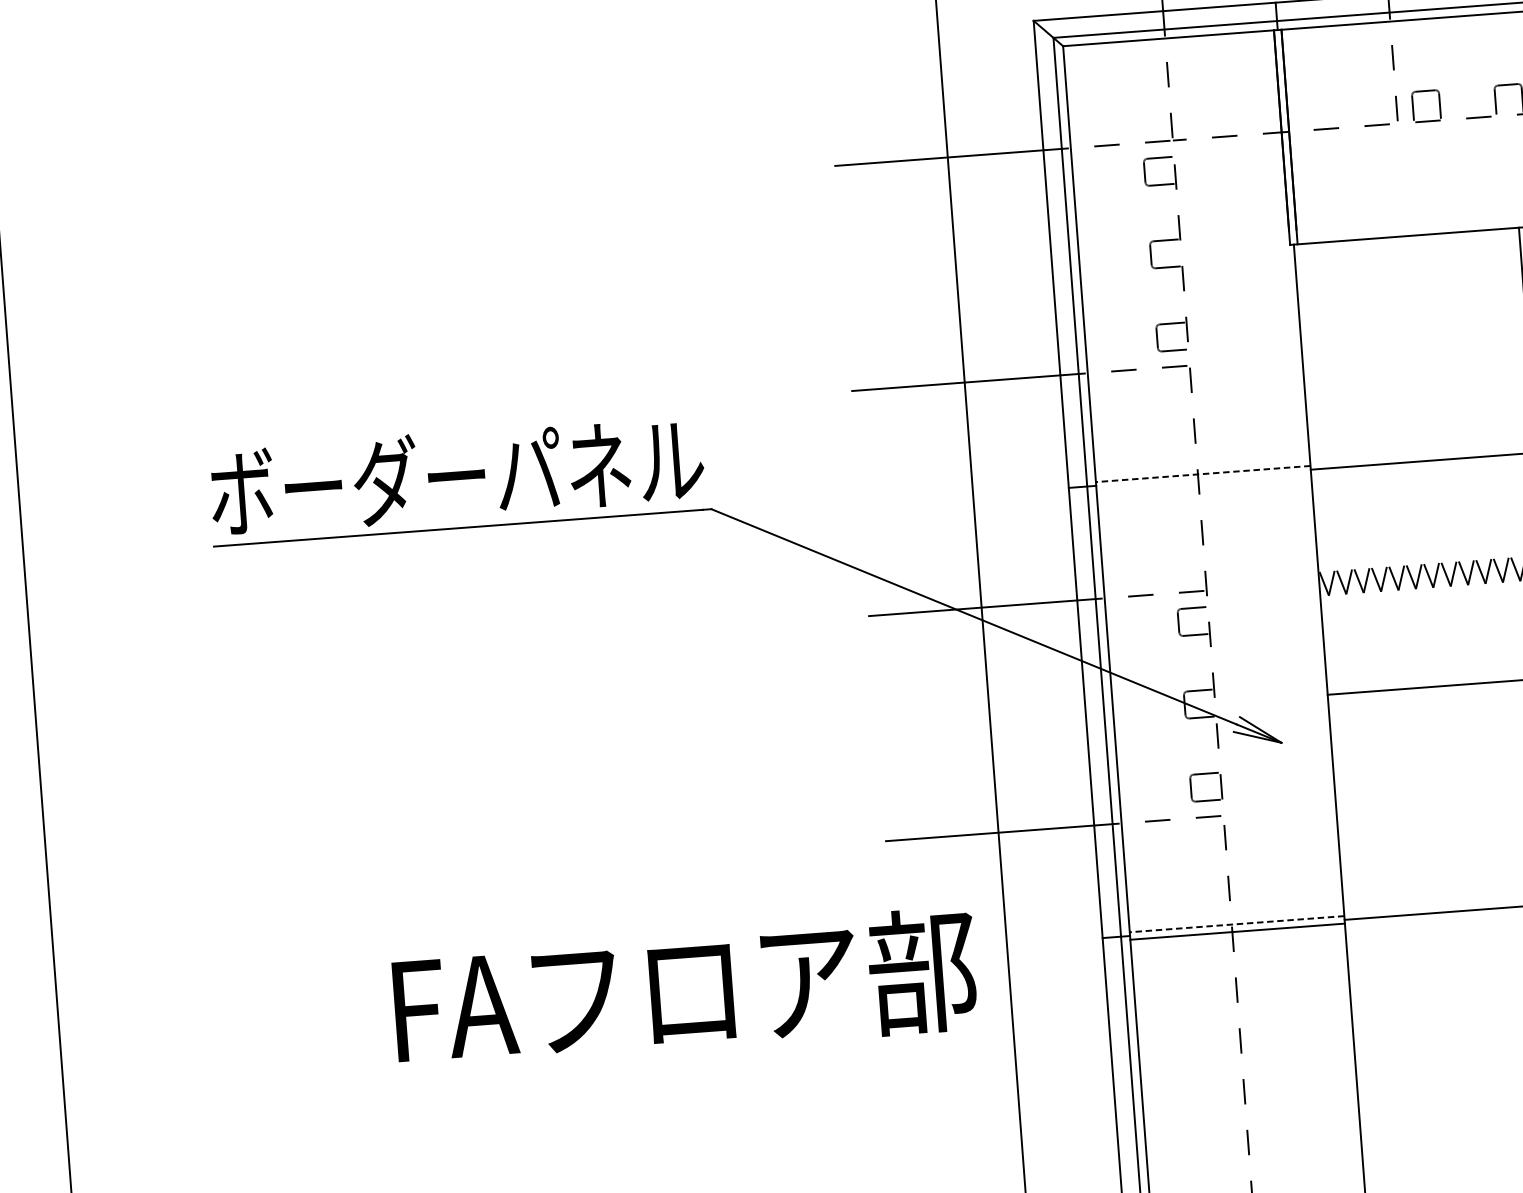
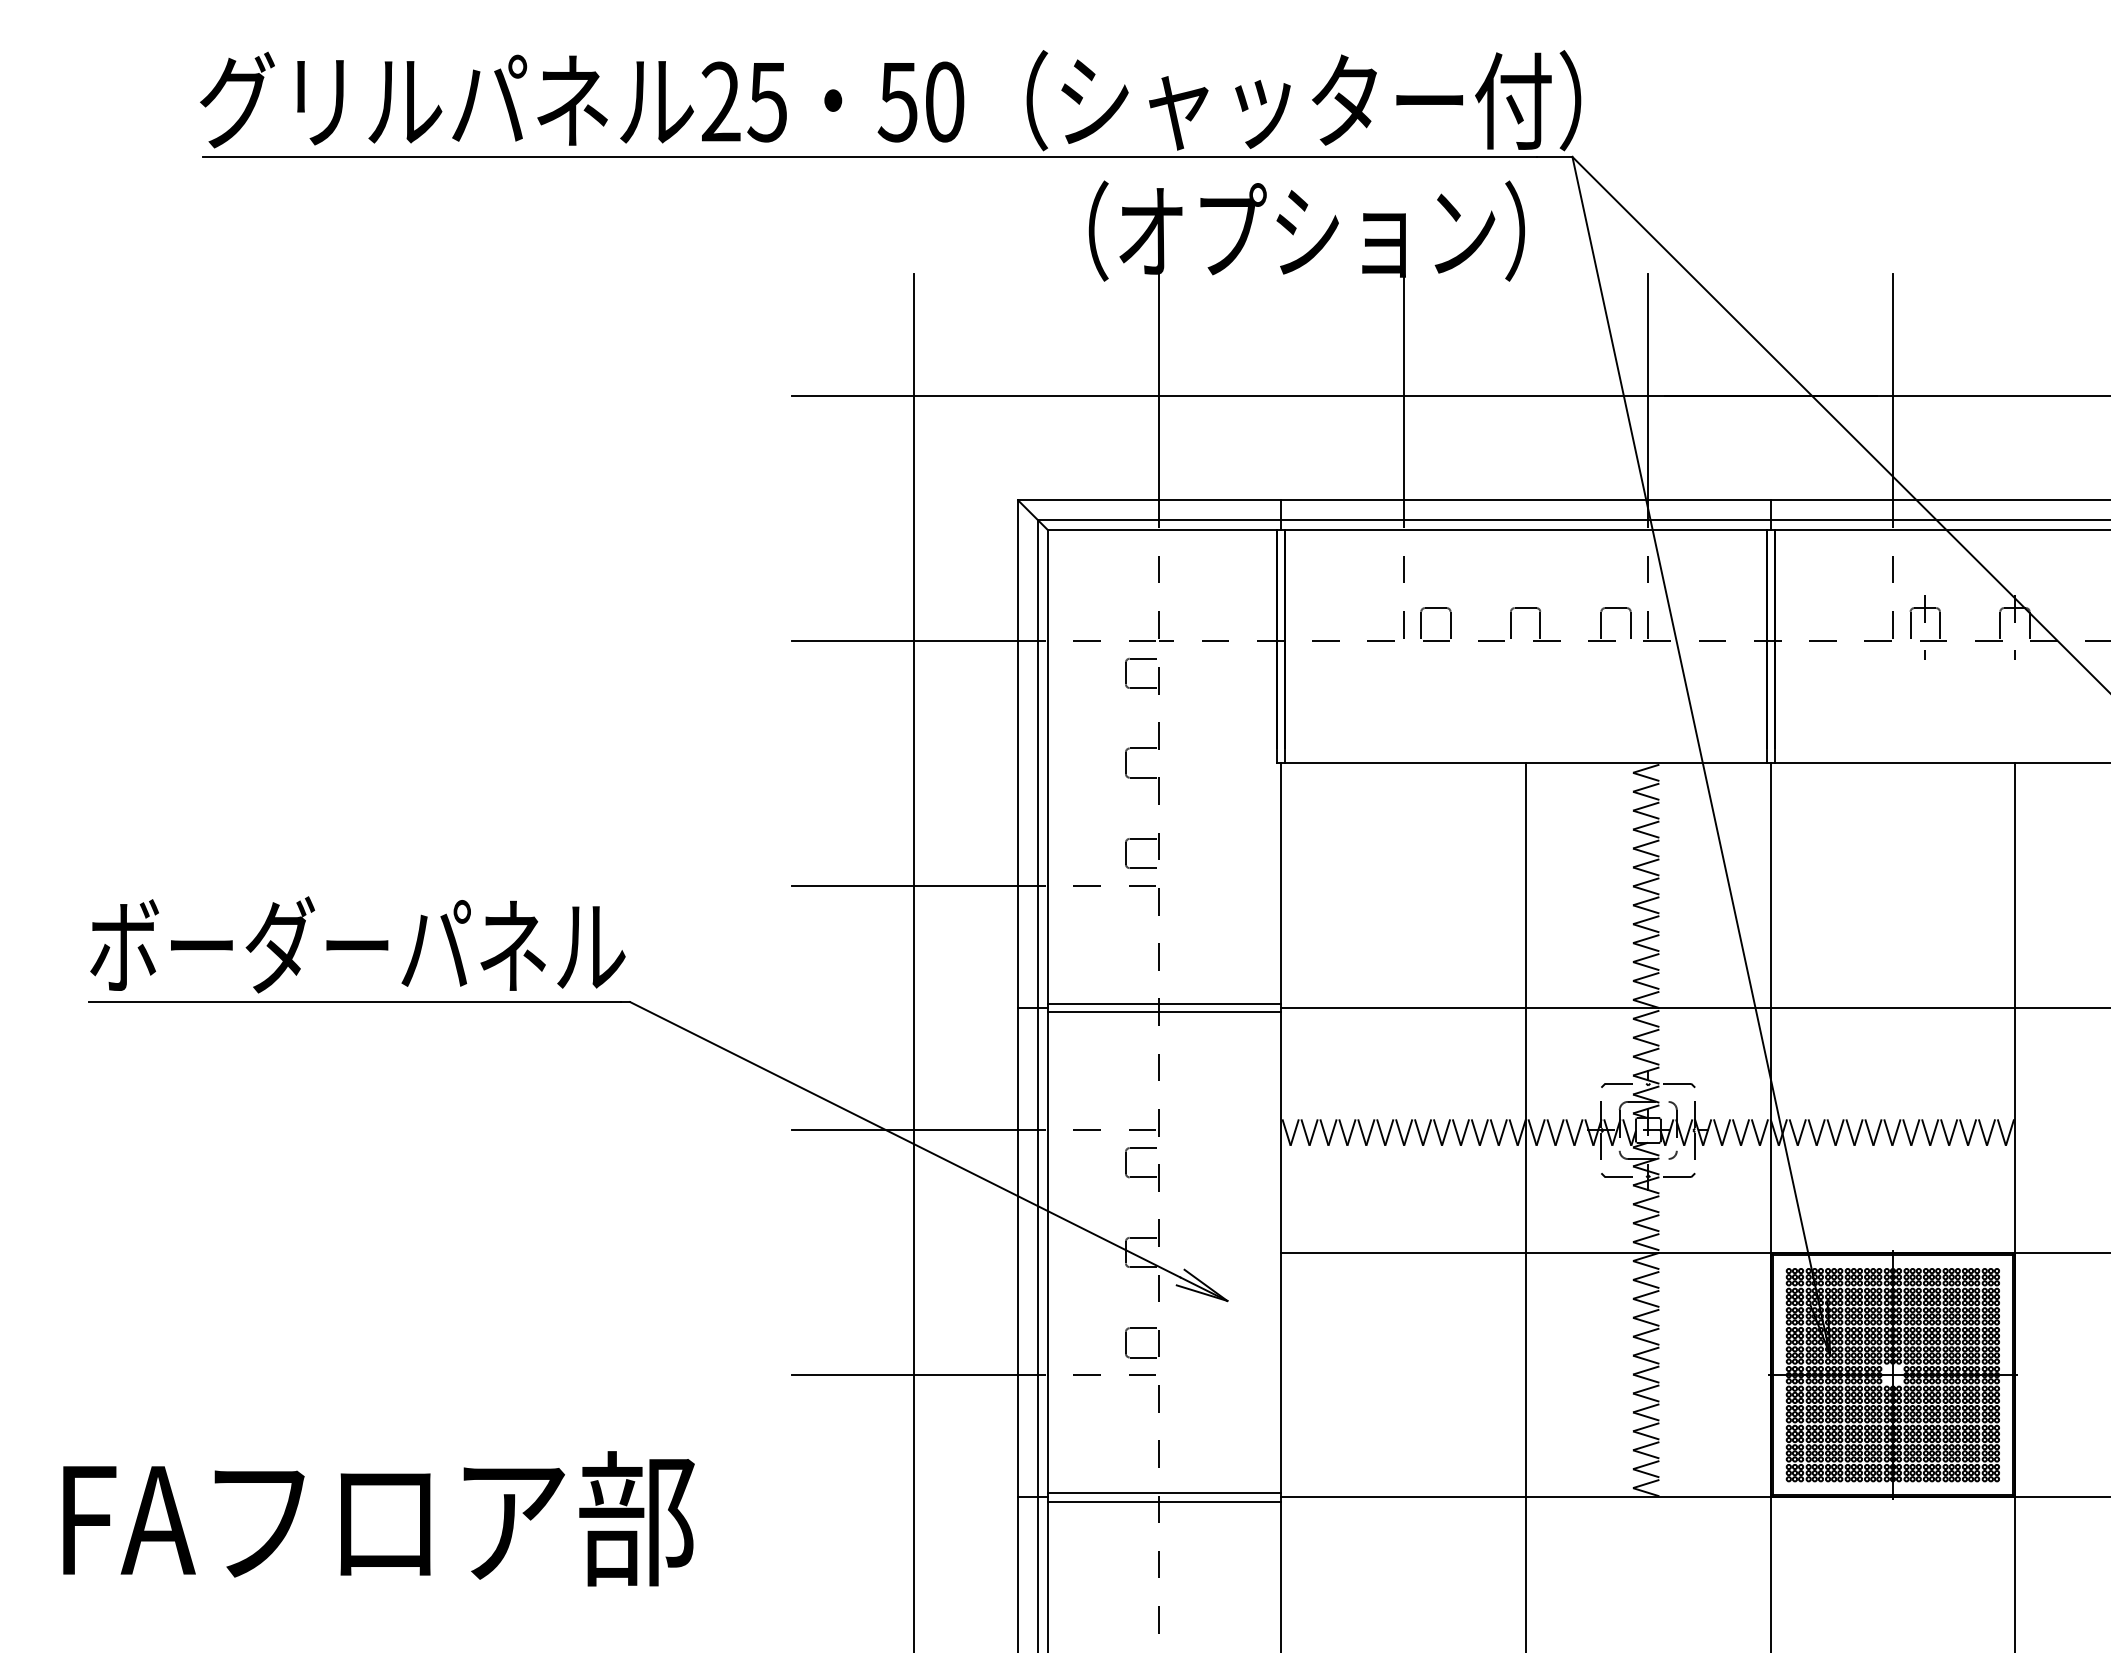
line: (1203, 474) -> (1164, 1004), dashed -> solid
line: (1203, 481) -> (1164, 1012), added
line: (1236, 924) -> (1164, 1493), dashed -> solid
text: (684, 988) -> (378, 1518), moved

